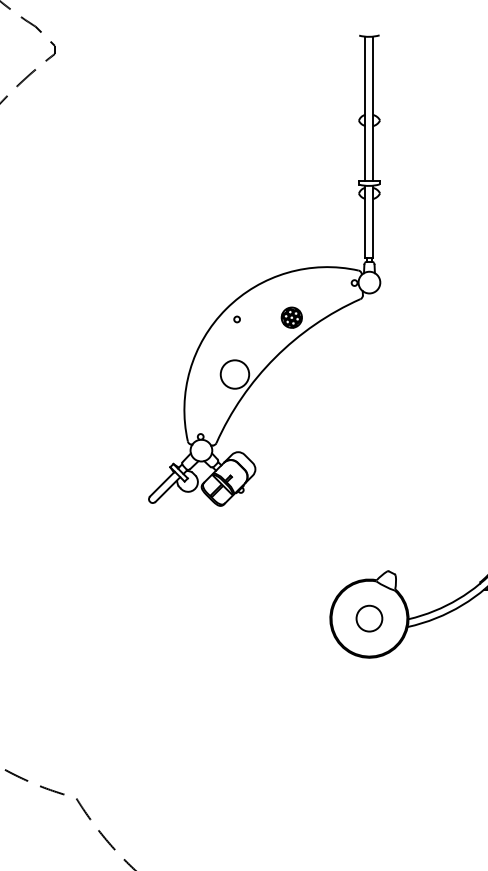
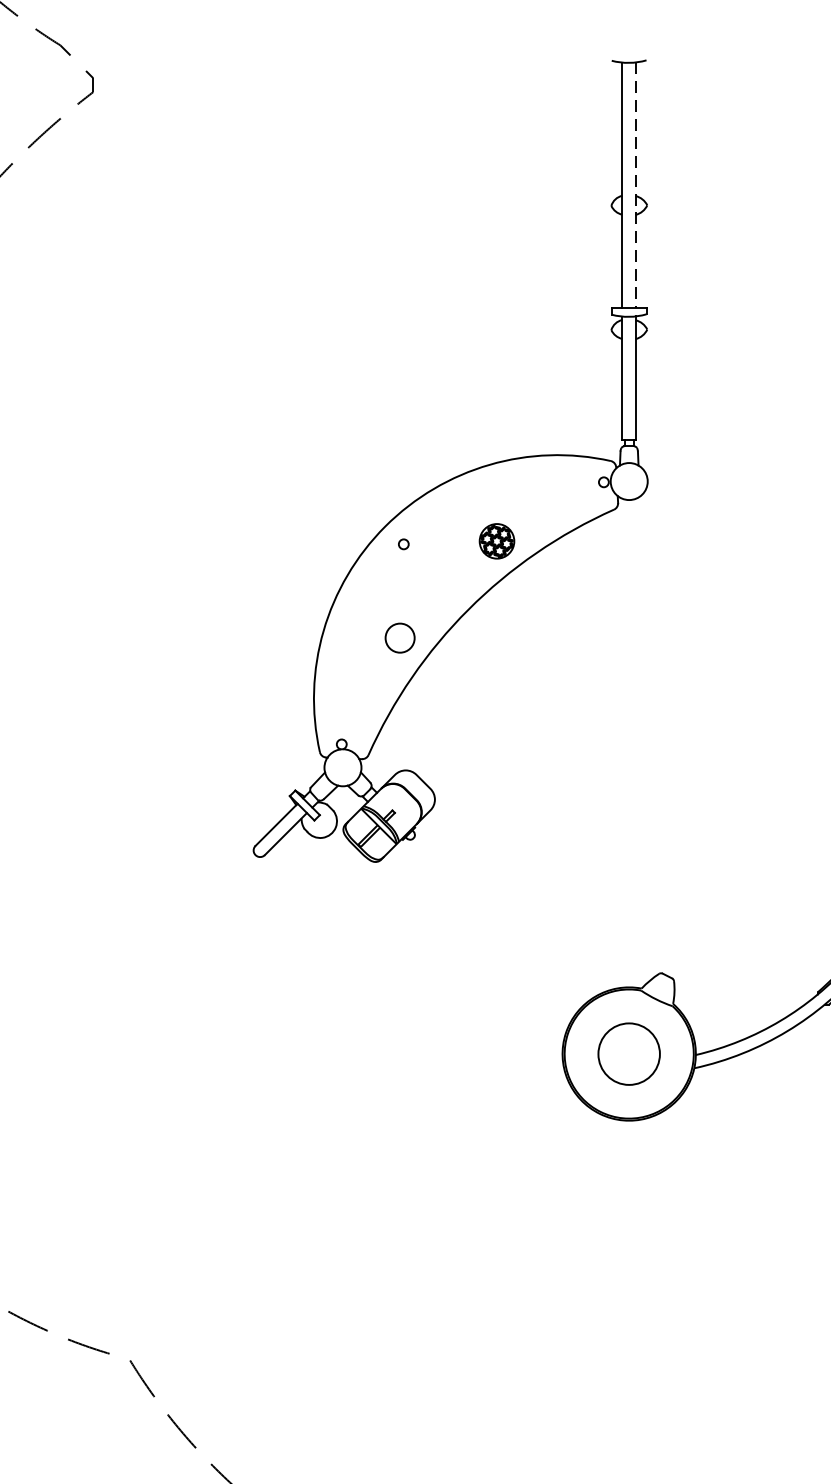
line: (373, 109) -> (636, 186), solid -> dashed
circle: (234, 374) -> (399, 638), size x0.6
circle: (369, 618) -> (629, 1053), size x1.4

